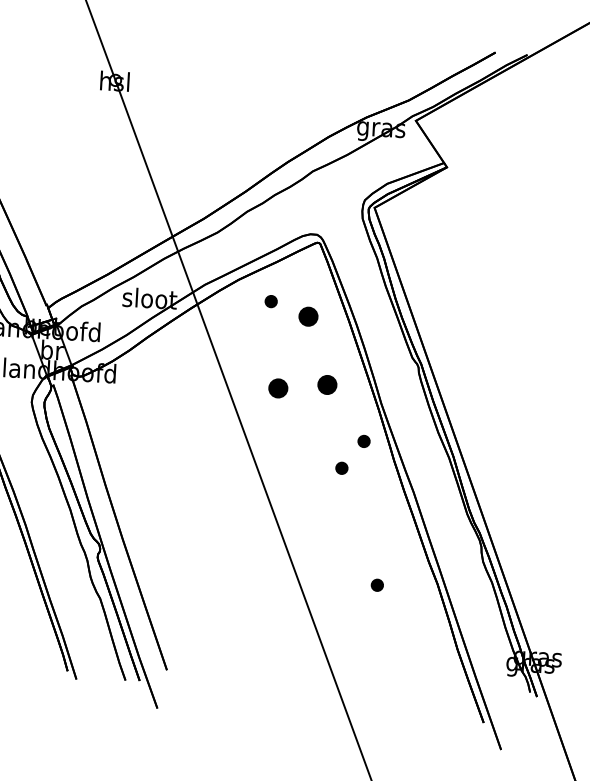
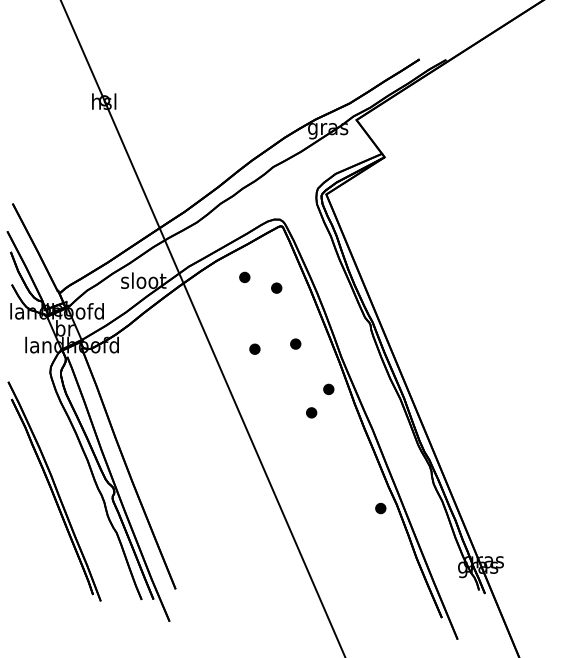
part: (308, 315) -> (276, 287), size x0.62
part: (327, 384) -> (295, 343), size x0.62
part: (277, 387) -> (254, 348), size x0.62
part: (377, 585) -> (380, 508), moved

